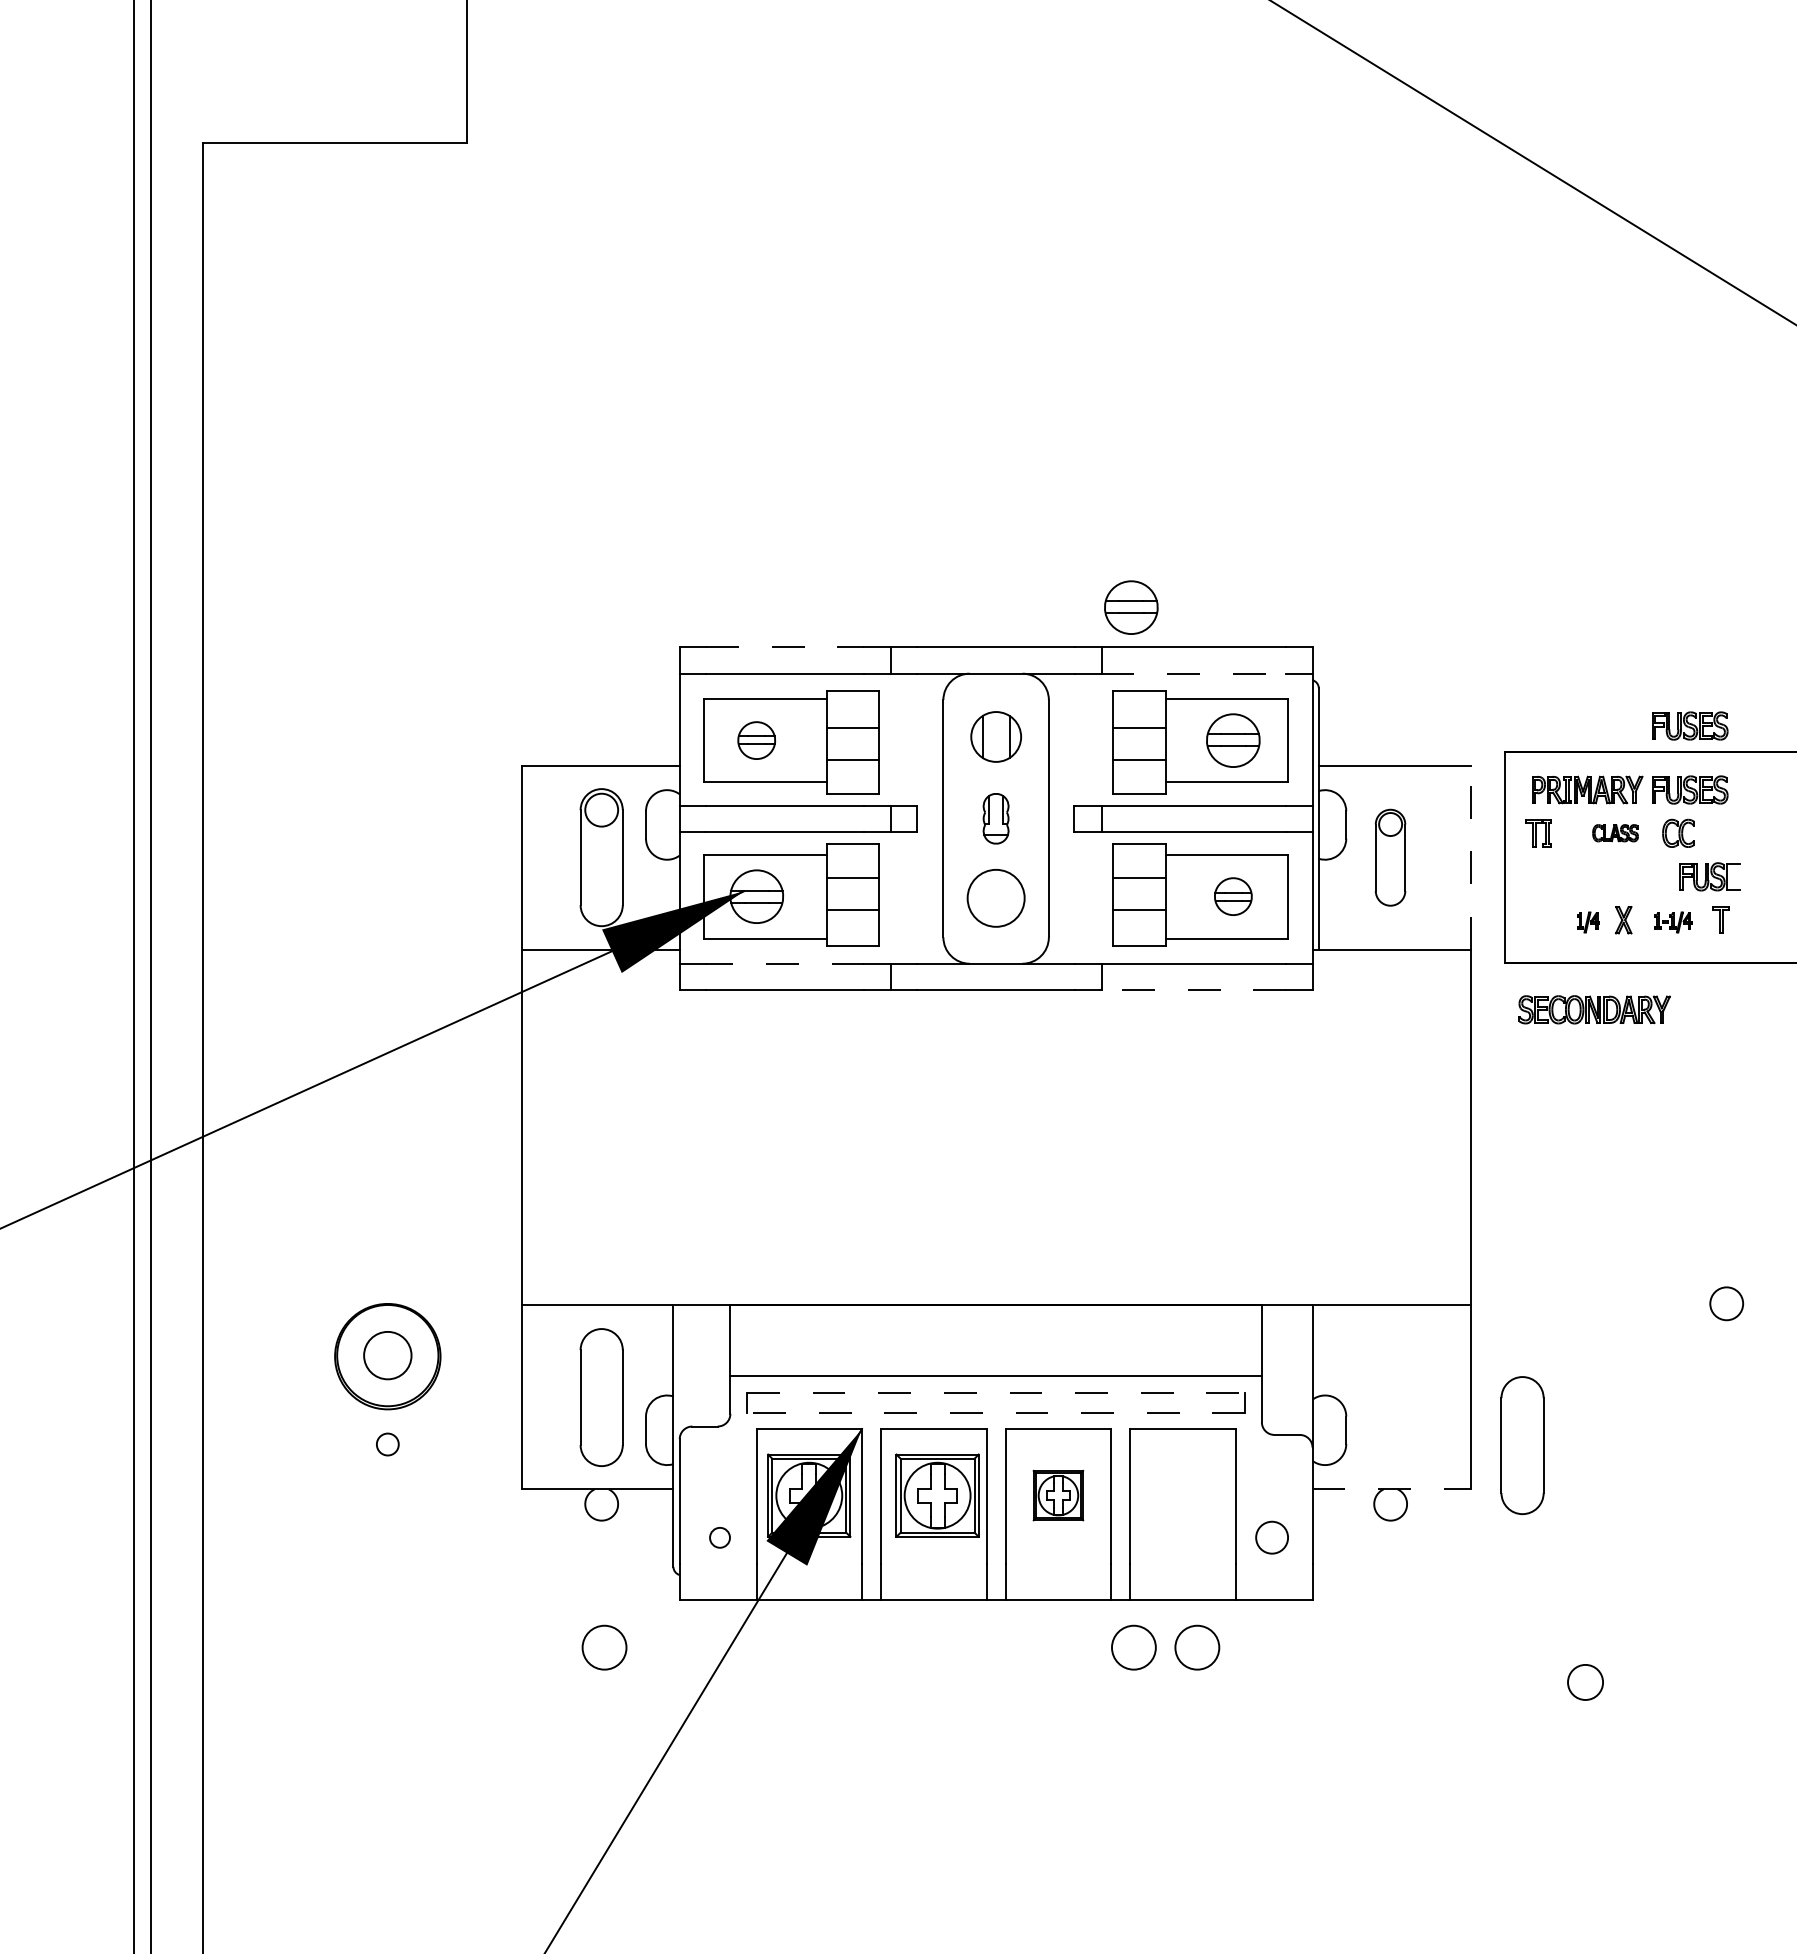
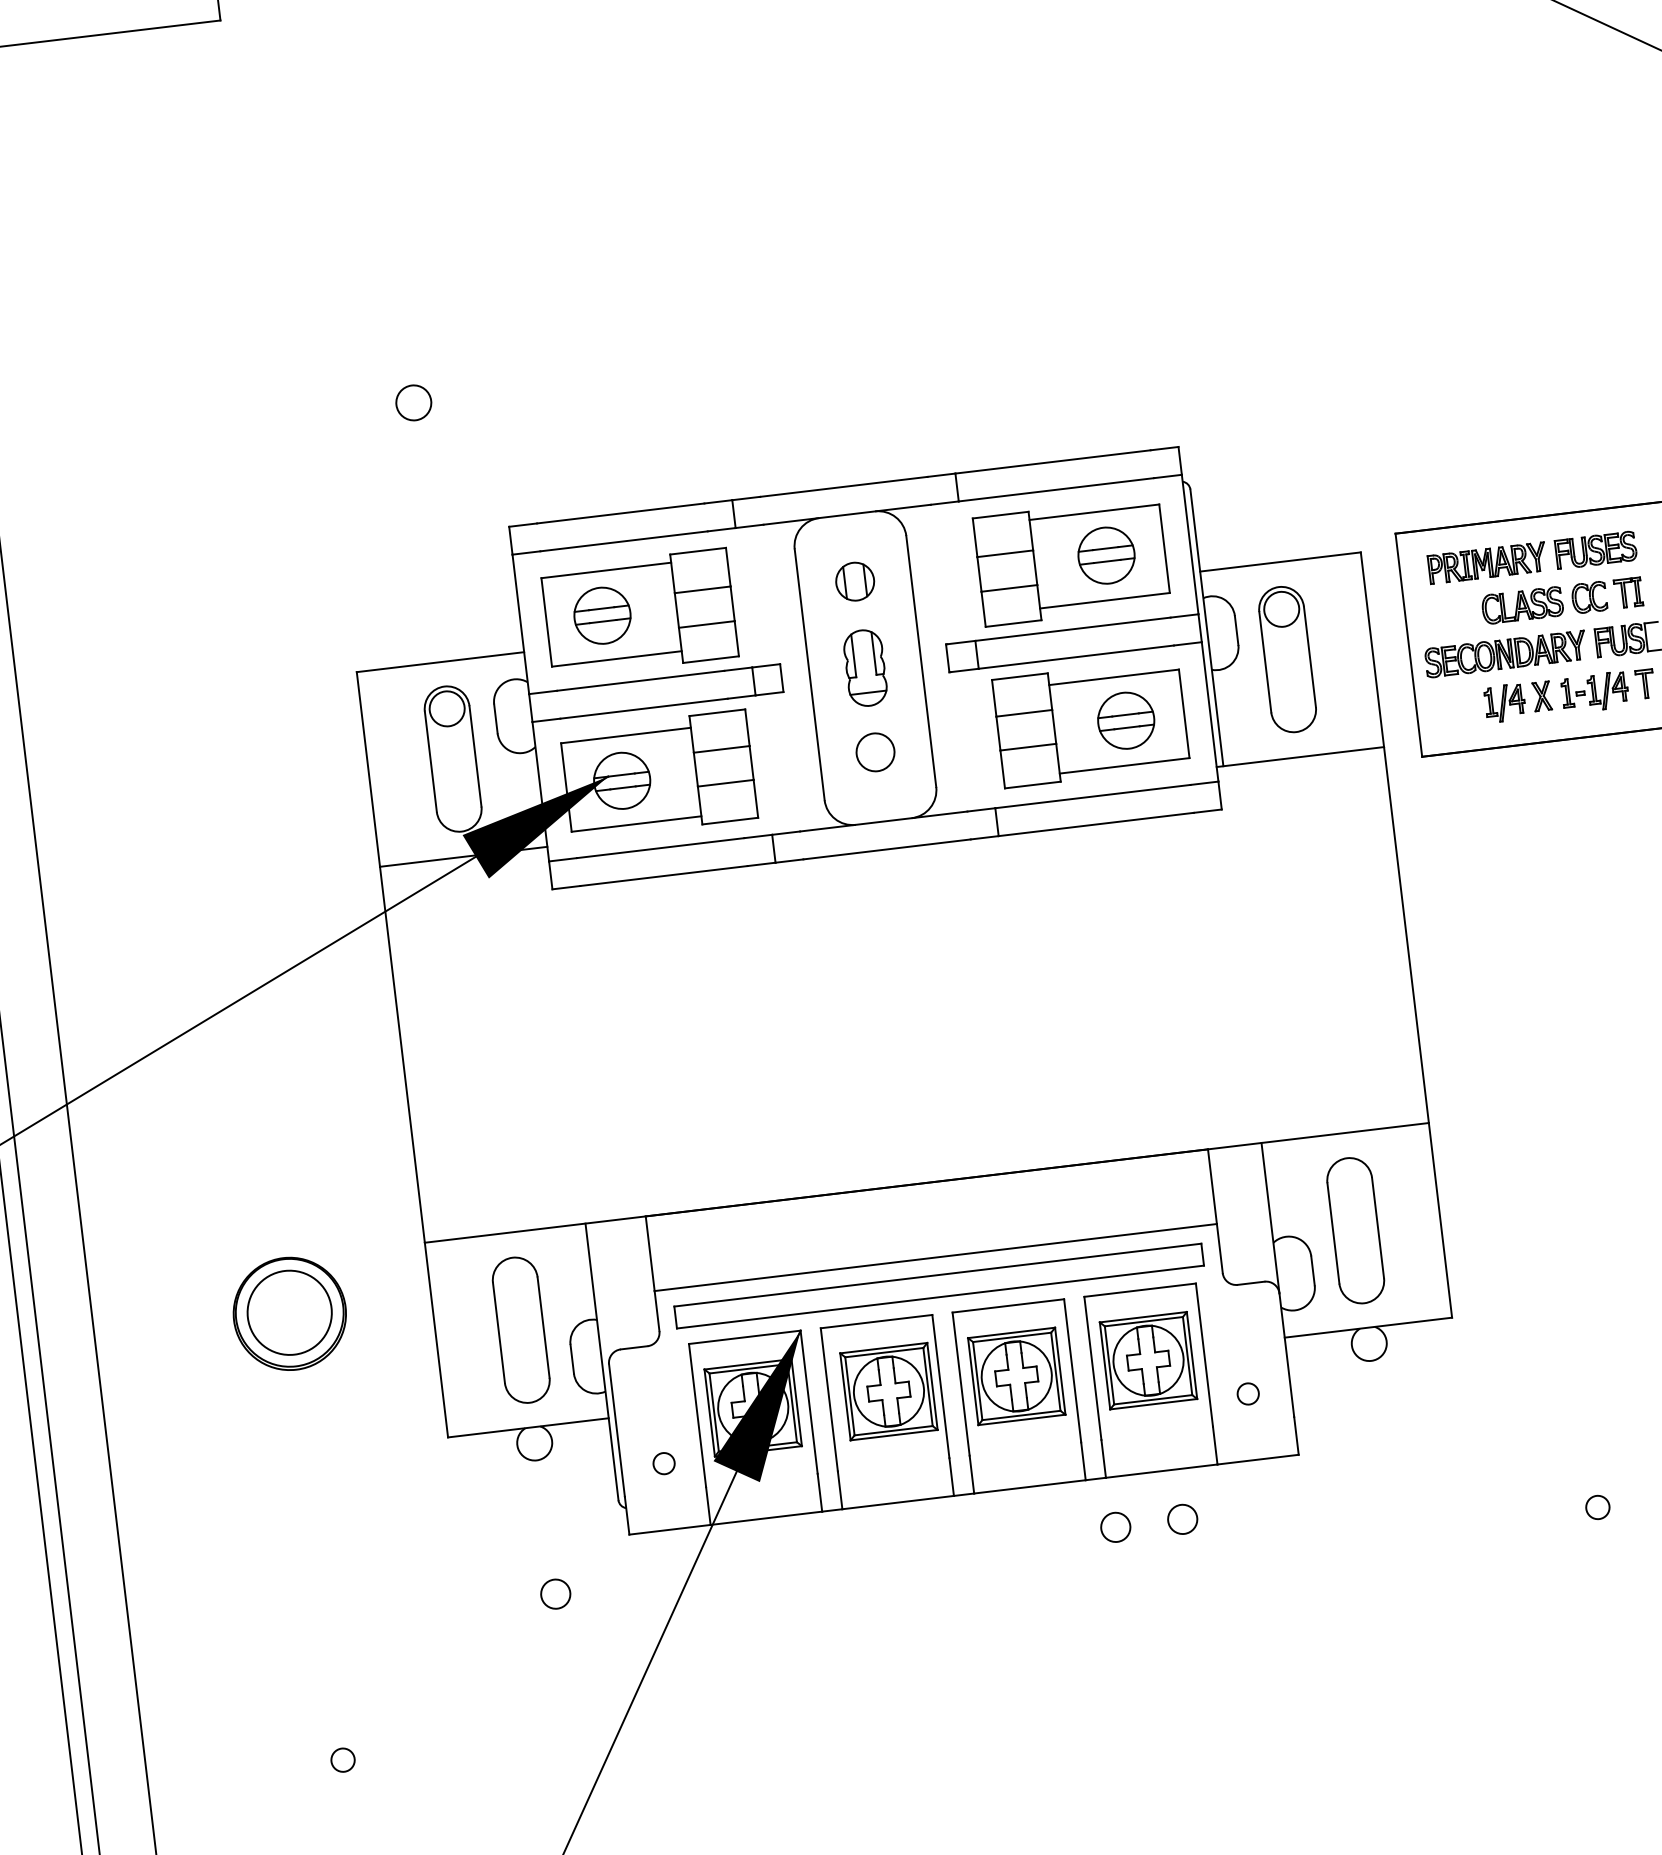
circle: (604, 521) -> (413, 403), added
part: (1131, 607) -> (982, 427), removed
line: (785, 647) -> (621, 513), dashed -> solid
line: (1194, 673) -> (1056, 489), dashed -> solid
part: (1690, 725) -> (1588, 481), removed
part: (995, 736) -> (854, 581), size x0.71
part: (756, 740) -> (602, 615), size x1.43
part: (995, 818) -> (864, 668), size x1.43
part: (1615, 832) -> (1522, 604), size x1.67
part: (1538, 833) -> (1628, 593), moved
part: (1390, 857) -> (1287, 659), size x1.43
line: (1470, 857) -> (1372, 649), dashed -> solid
part: (1233, 896) -> (1126, 720), size x1.43
circle: (995, 898) -> (874, 752), size x0.62
part: (1588, 922) -> (1505, 703), size x1.67
part: (1673, 922) -> (1595, 692), size x1.67
line: (784, 963) -> (659, 848), dashed -> solid
line: (1193, 990) -> (1095, 824), dashed -> solid
part: (1594, 1009) -> (1505, 653), moved
circle: (387, 1355) -> (289, 1312), size x1.67
line: (996, 1392) -> (938, 1275), dashed -> solid
line: (995, 1413) -> (939, 1297), dashed -> solid
circle: (387, 1444) -> (342, 1760), moved
part: (1522, 1445) -> (1355, 1230), moved
line: (1392, 1489) -> (1369, 1327), dashed -> solid
part: (1058, 1495) -> (1016, 1376), size x1.67
part: (1182, 1495) -> (1147, 1360), added
circle: (1272, 1537) -> (1248, 1393), size x0.62
circle: (604, 1646) -> (555, 1593), size x0.62
circle: (1133, 1646) -> (1115, 1526), size x0.62
circle: (1196, 1646) -> (1181, 1518), size x0.62
circle: (1585, 1682) -> (1597, 1507), size x0.62

